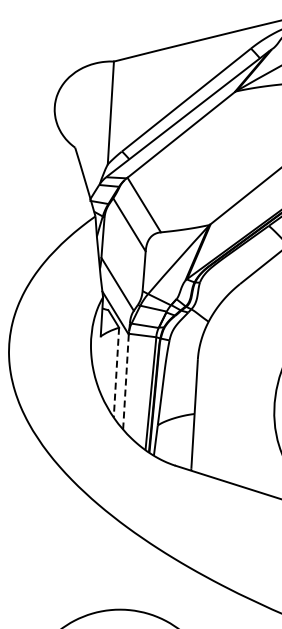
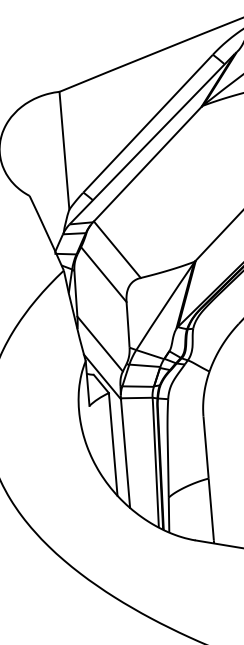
line: (116, 372) -> (113, 444), dashed -> solid
line: (125, 382) -> (125, 454), dashed -> solid

